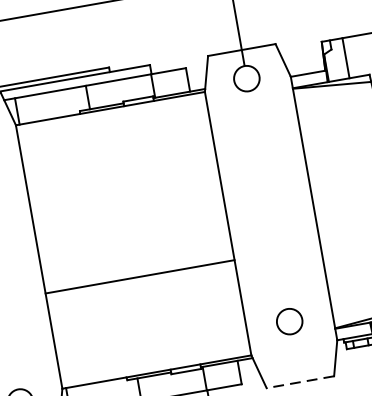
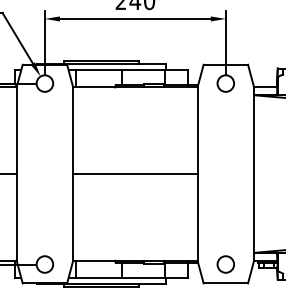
line: (140, 277) -> (135, 174), moved
circle: (289, 321) -> (225, 264), moved
line: (299, 382) -> (225, 283), dashed -> solid

